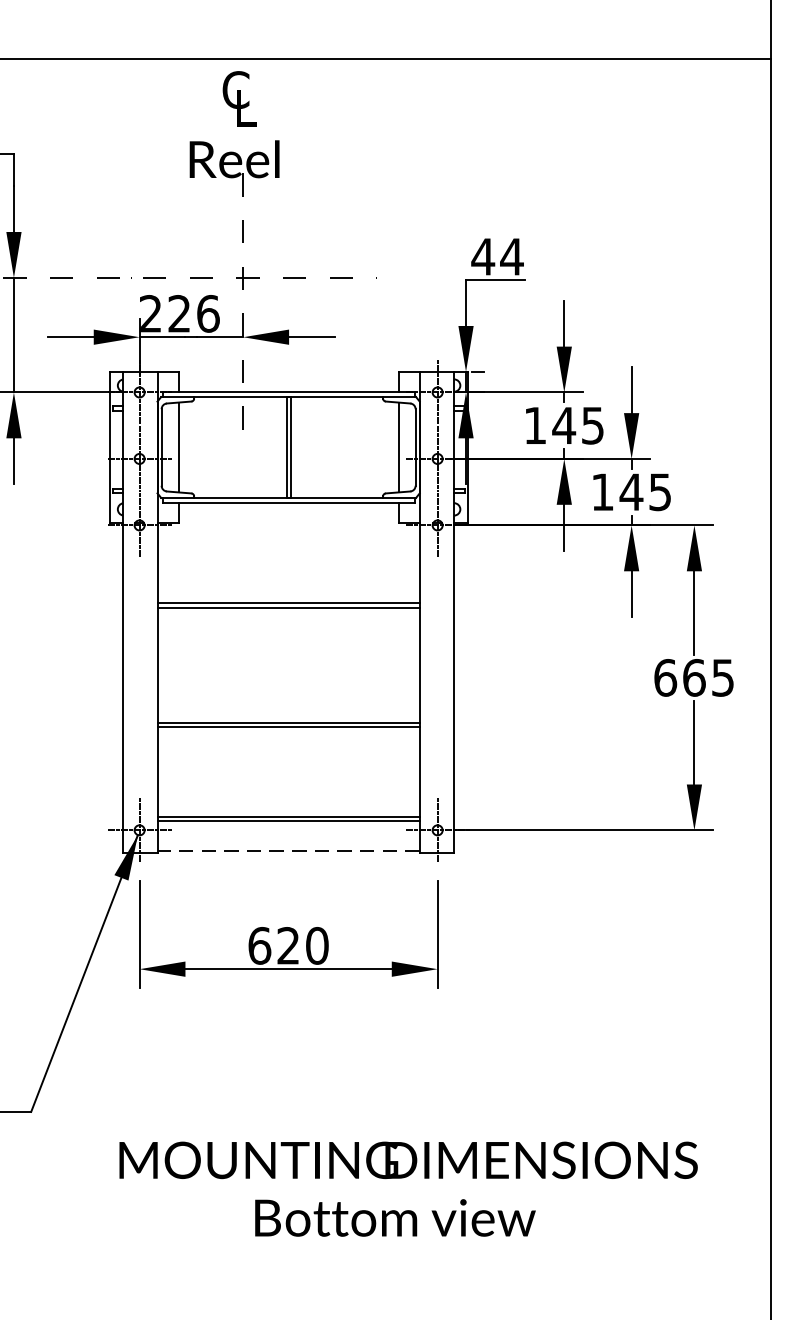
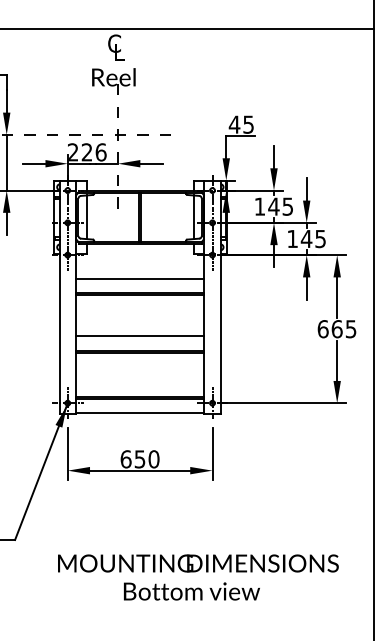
text: (511, 256) -> (248, 124), 44 -> 45
line: (287, 573) -> (139, 278), added
line: (287, 692) -> (139, 336), added
line: (289, 851) -> (140, 413), dashed -> solid
text: (287, 946) -> (139, 459), 620 -> 650

